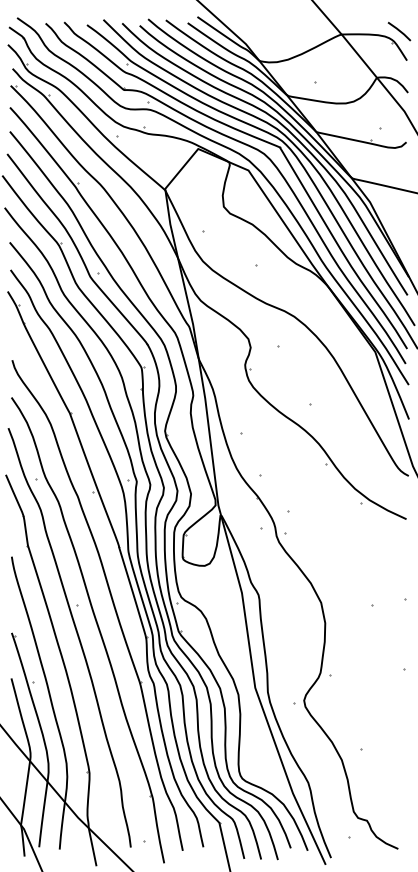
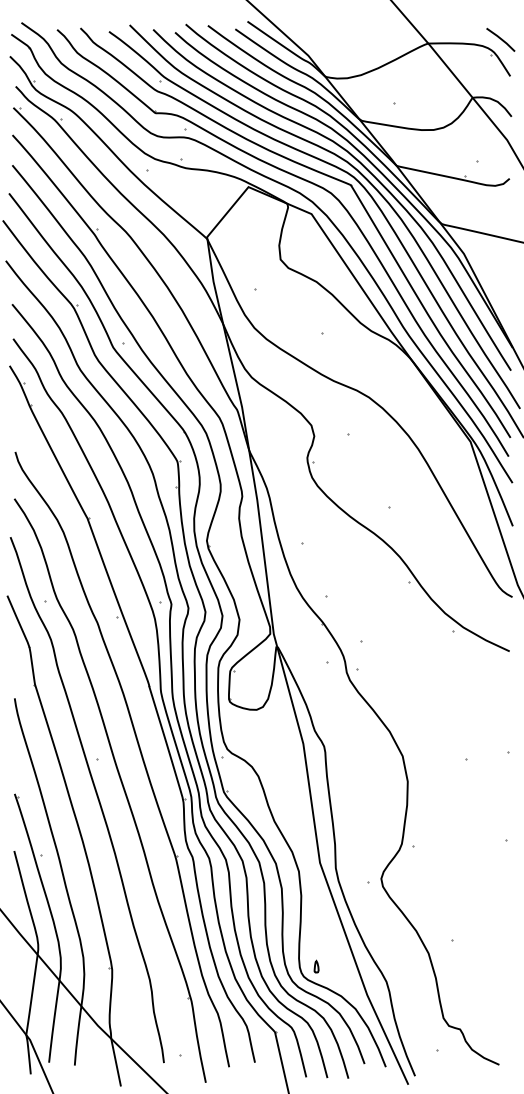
part: (252, 770) -> (316, 966), added

